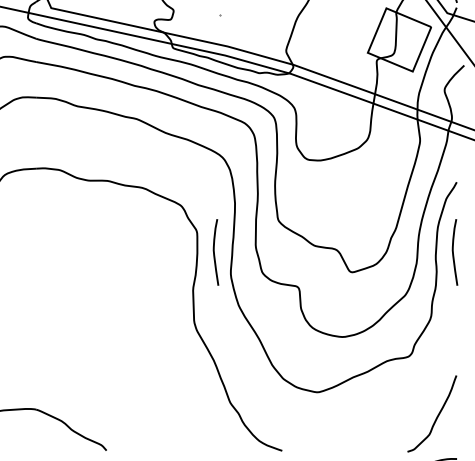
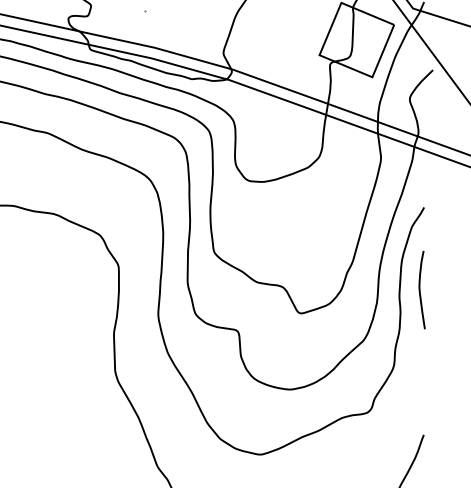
curve: (214, 252) -> (139, 290), removed

